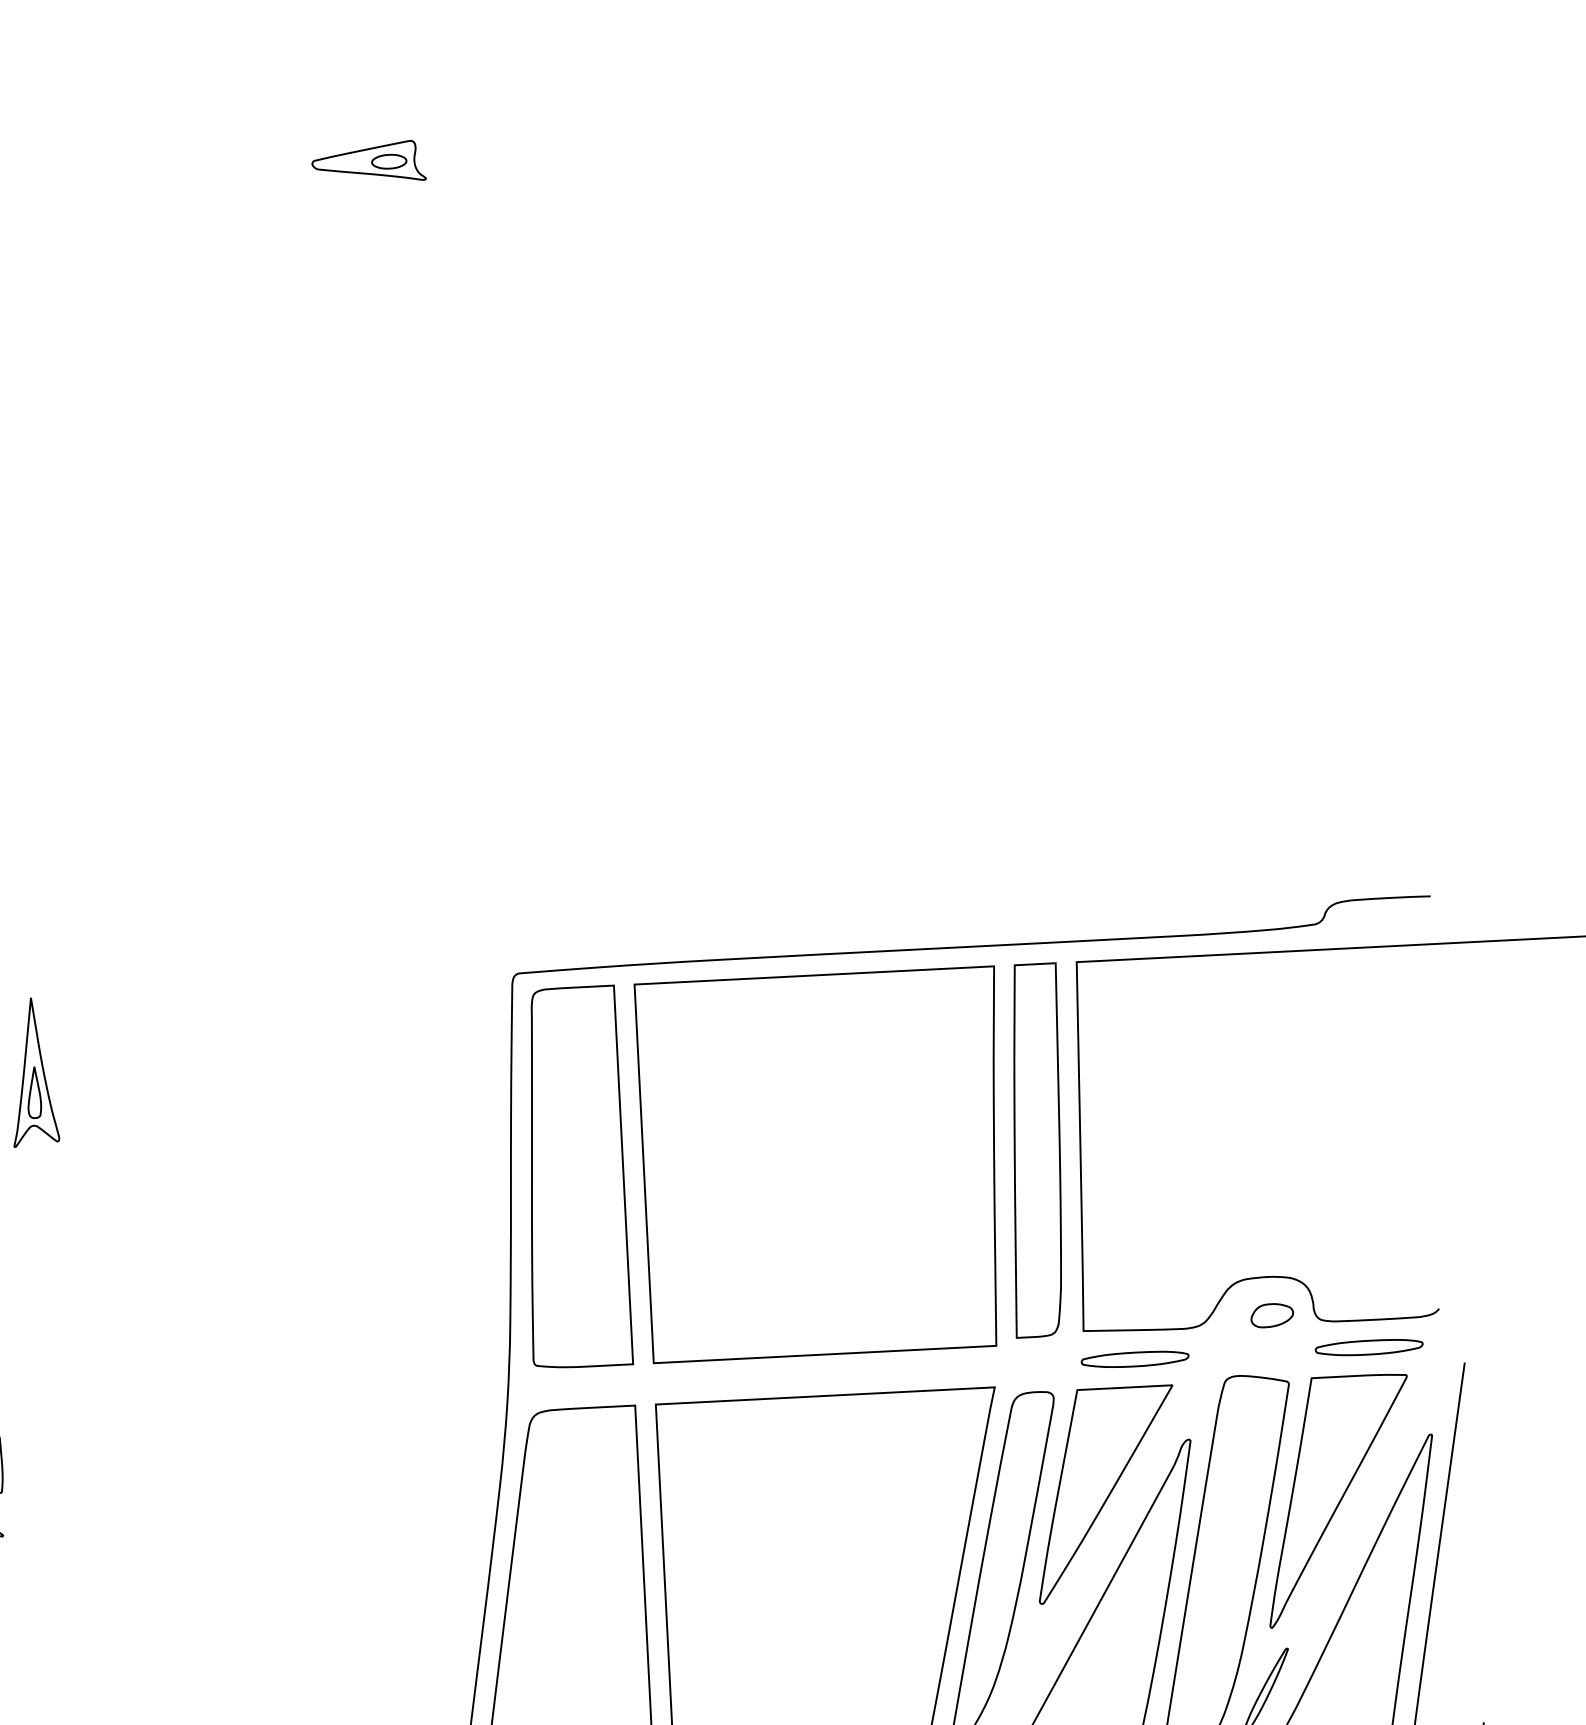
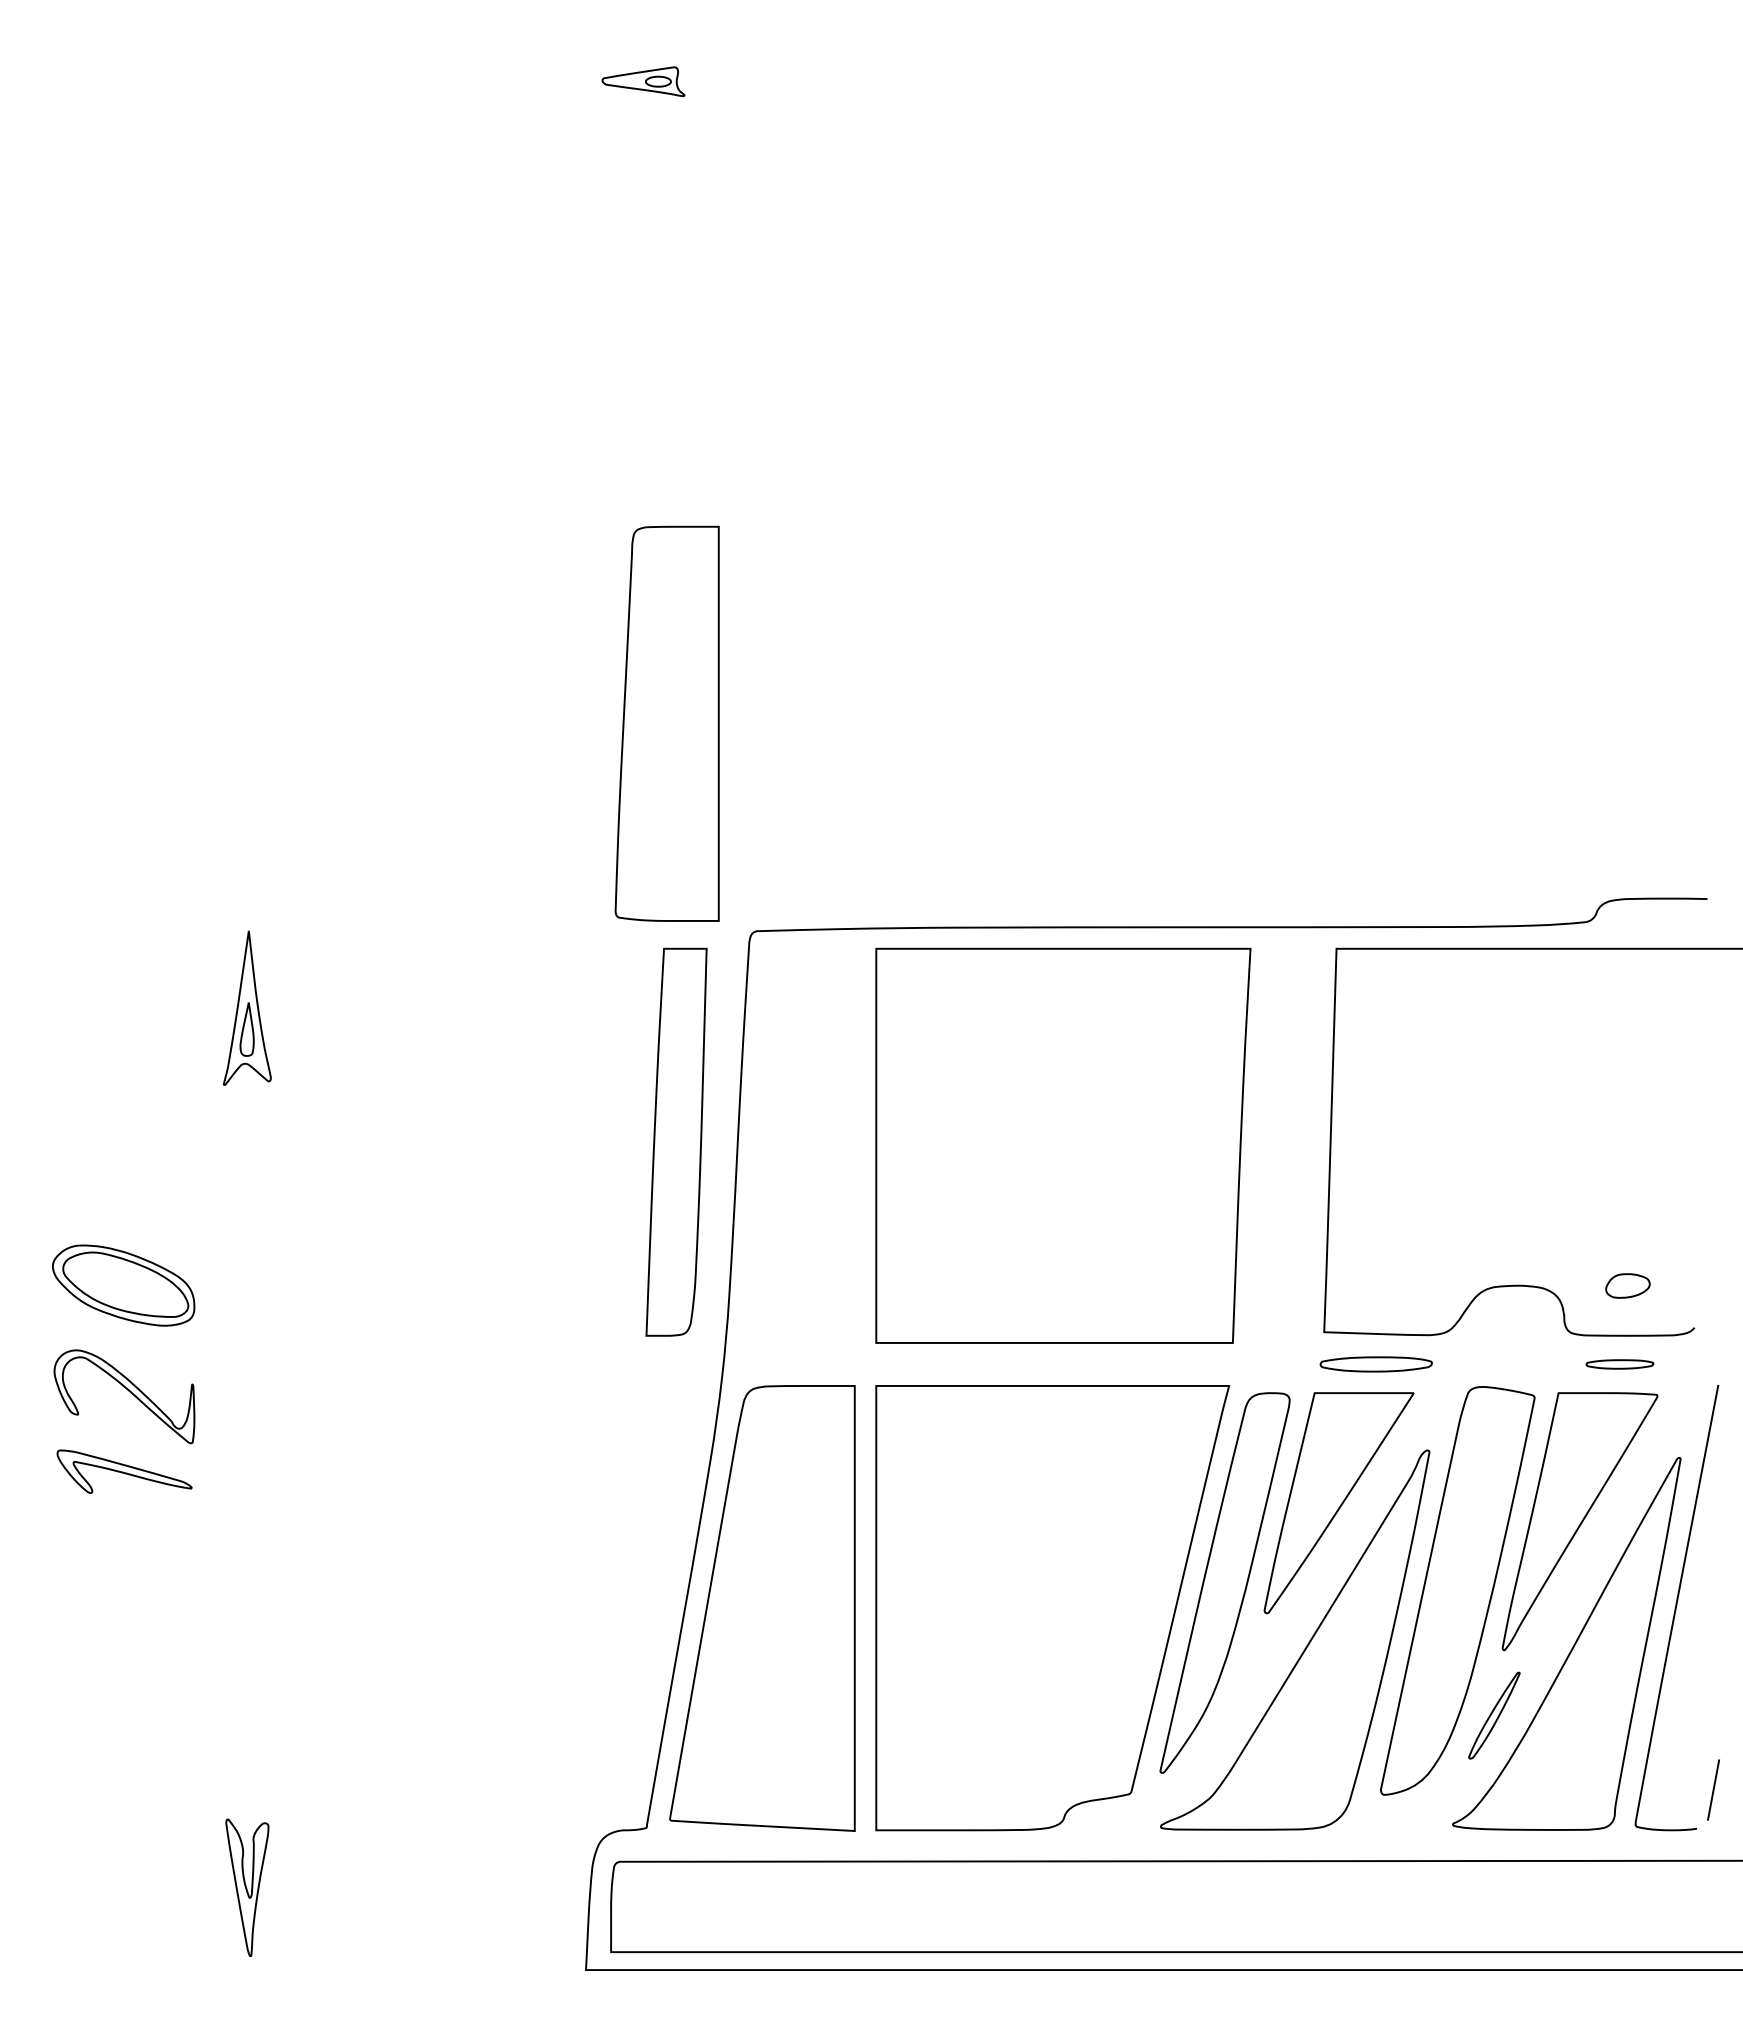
part: (368, 162) -> (643, 81), size x0.7
part: (1036, 1149) -> (676, 1141), moved
part: (573, 1177) -> (666, 723), moved
part: (1271, 1315) -> (1627, 1285), moved
part: (1368, 1347) -> (1619, 1364), size x0.6

